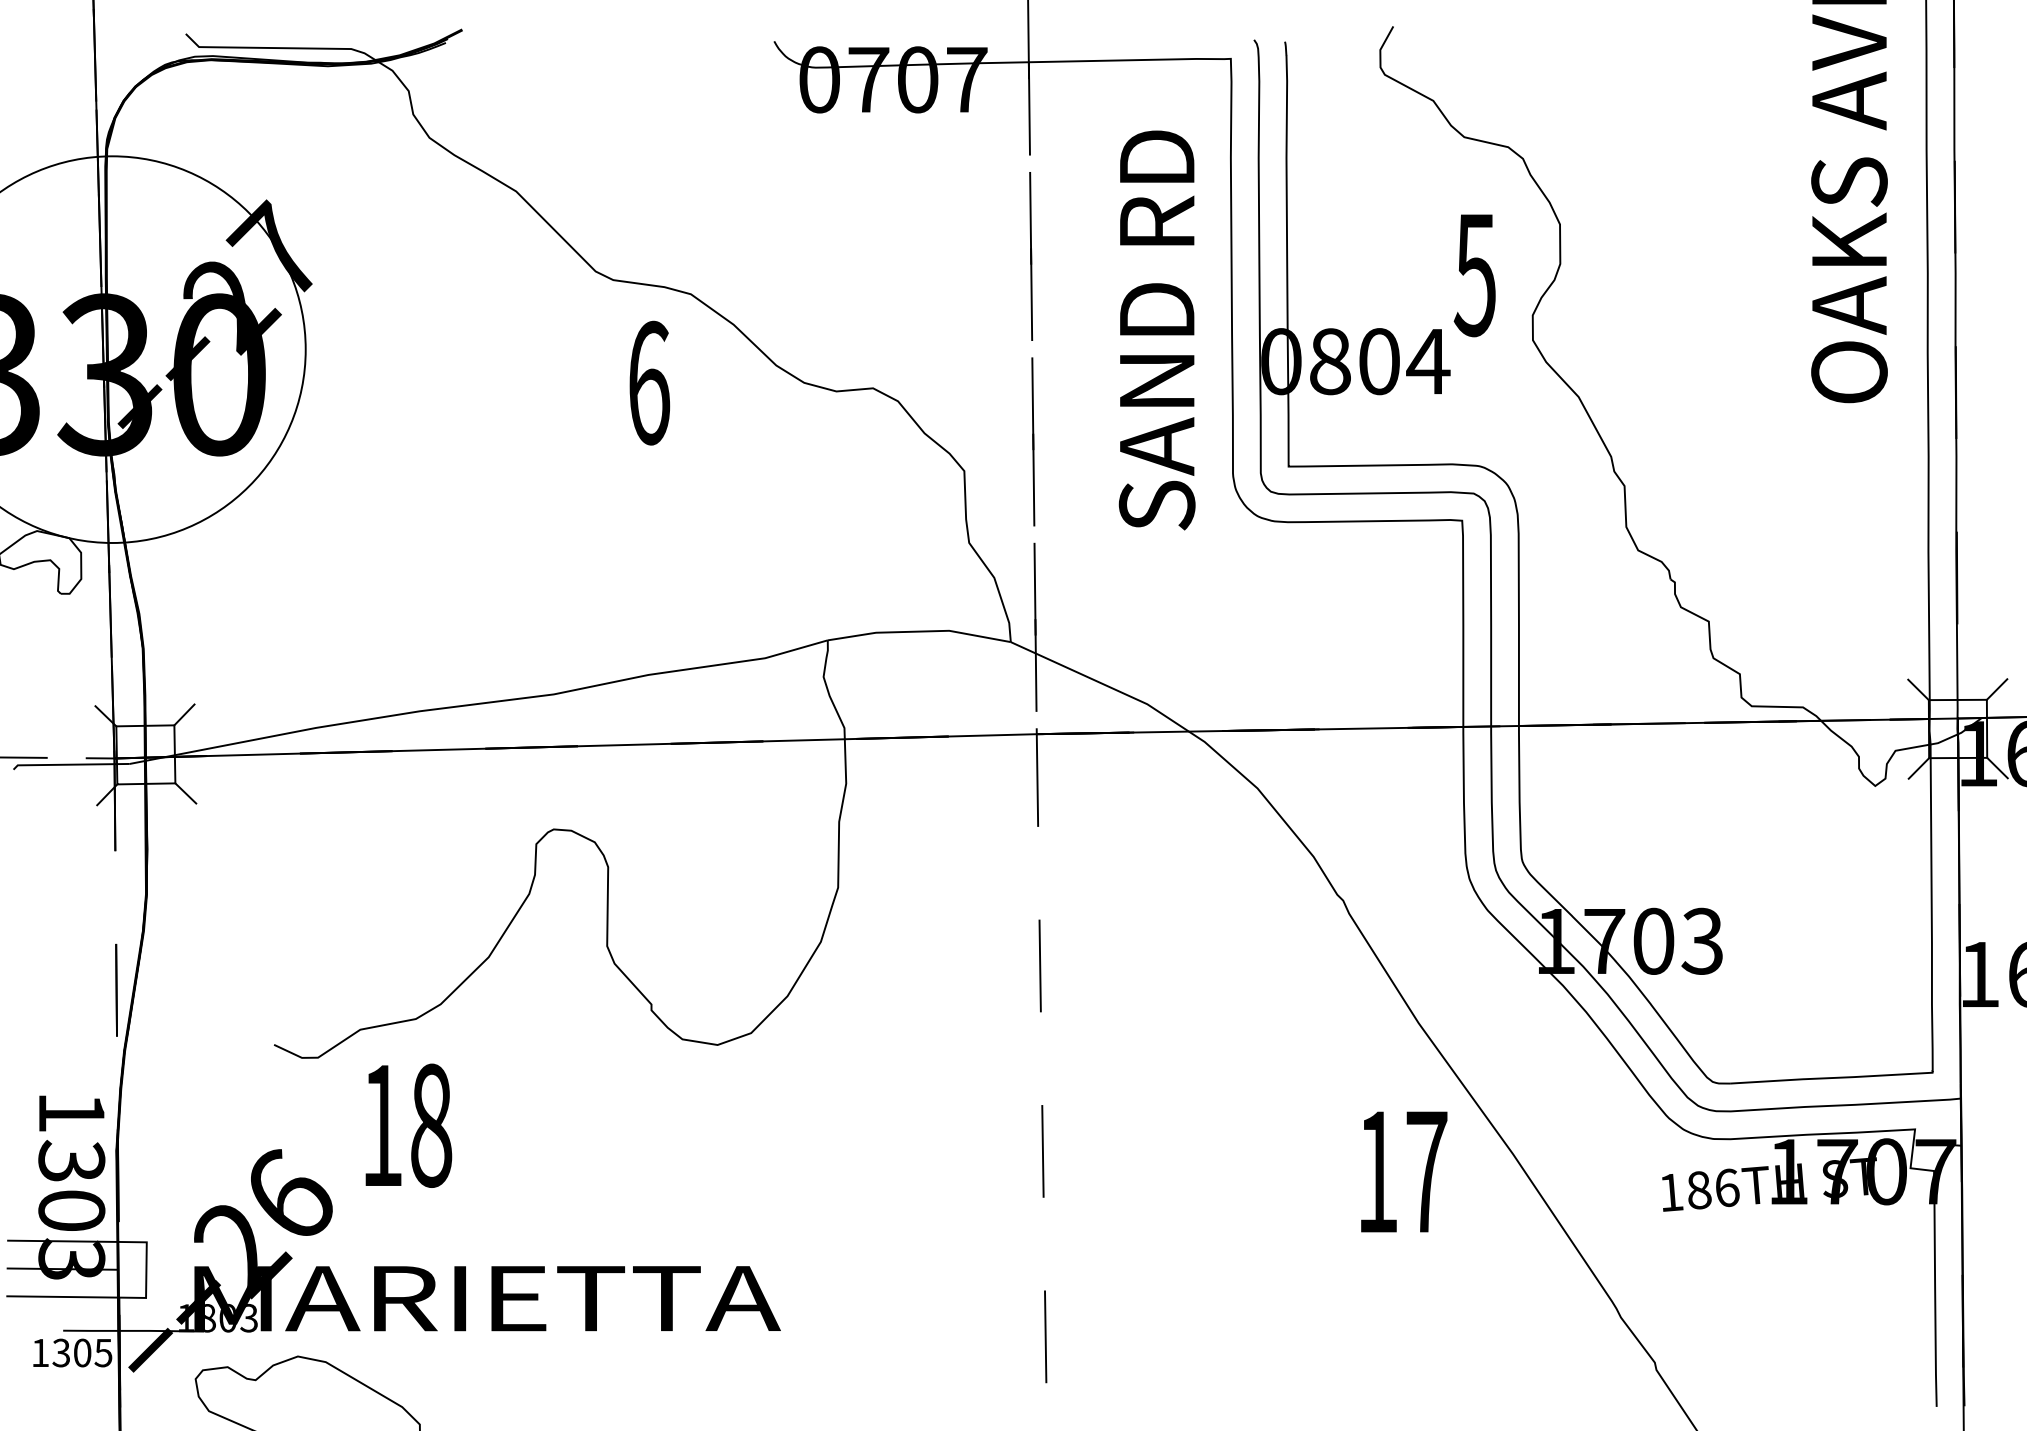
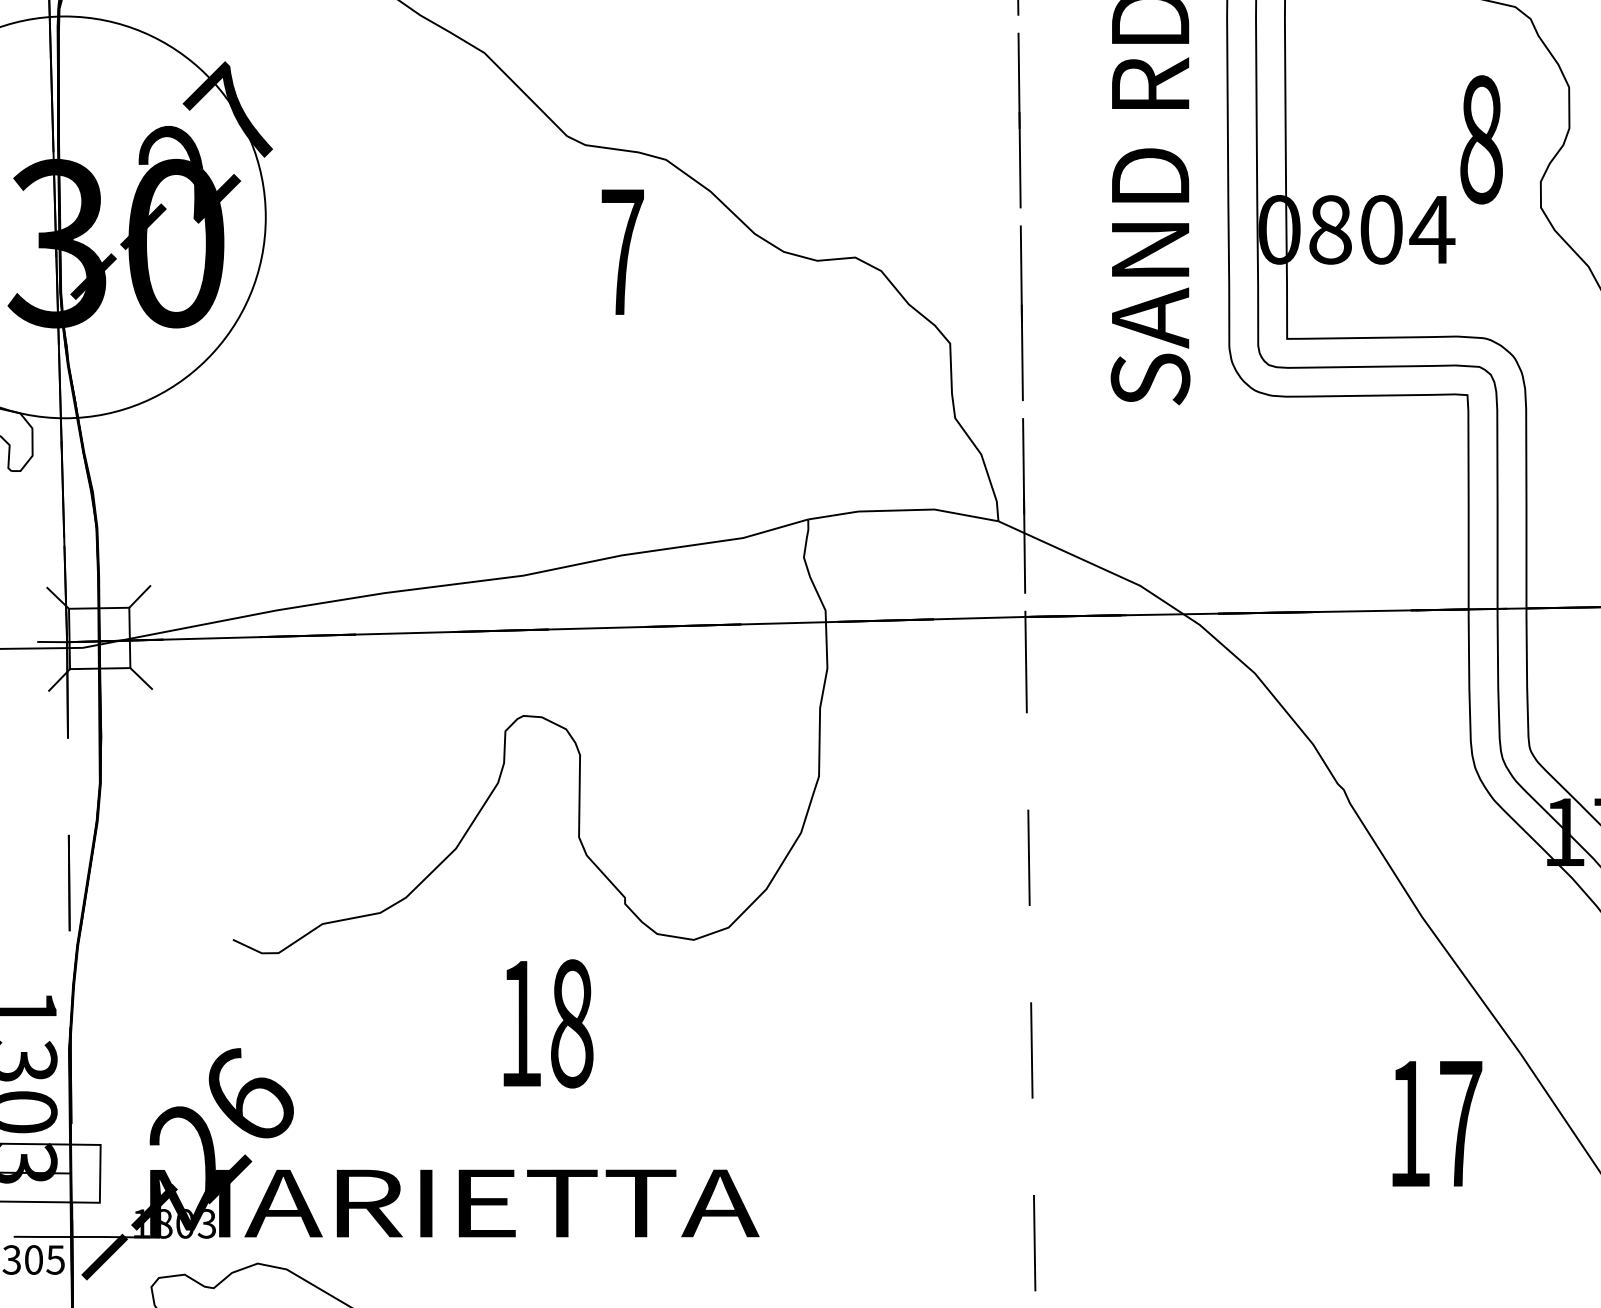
text: (1474, 274) -> (1480, 139), 5 -> 8
text: (649, 382) -> (623, 251), 6 -> 7
text: (408, 1125) -> (548, 1023), moved
text: (1404, 1171) -> (1437, 1123), moved

